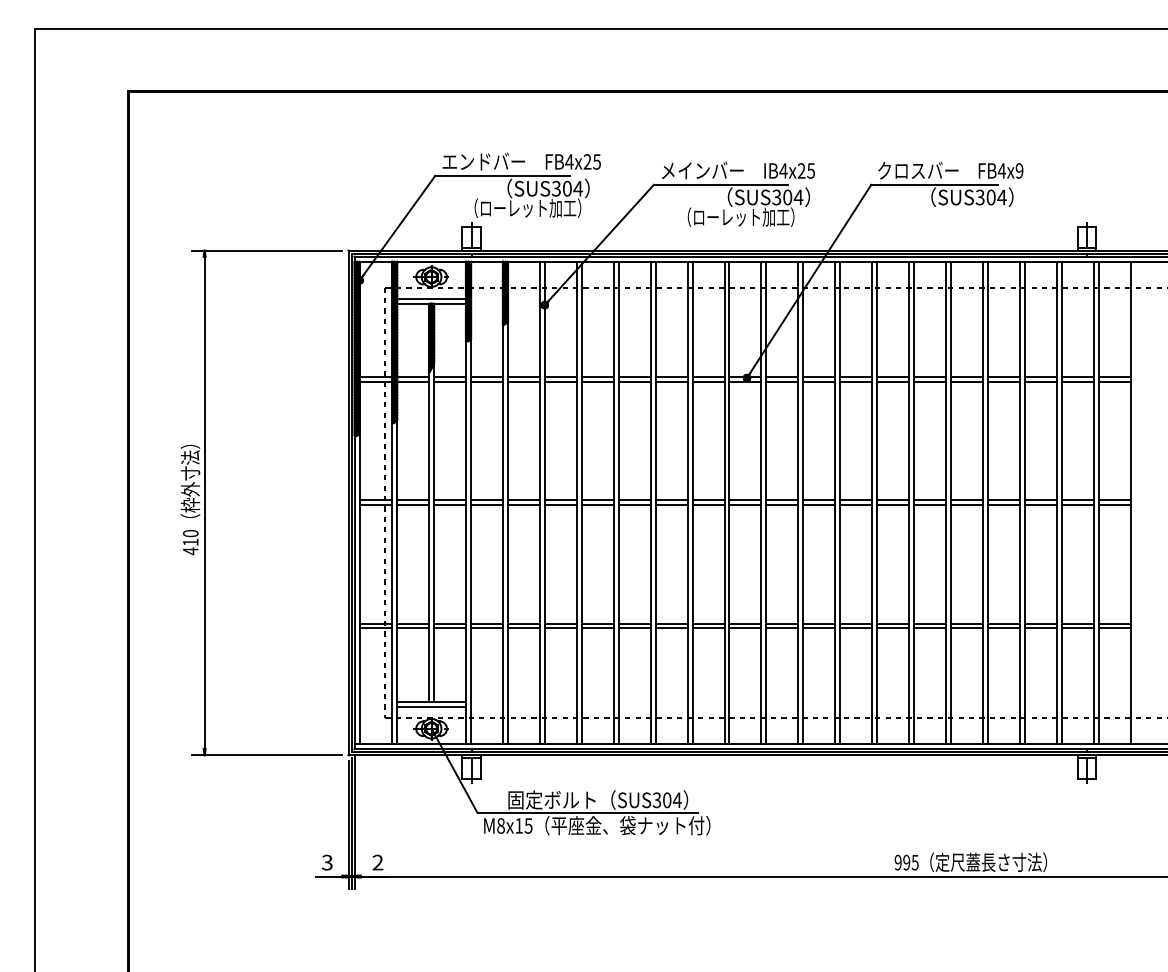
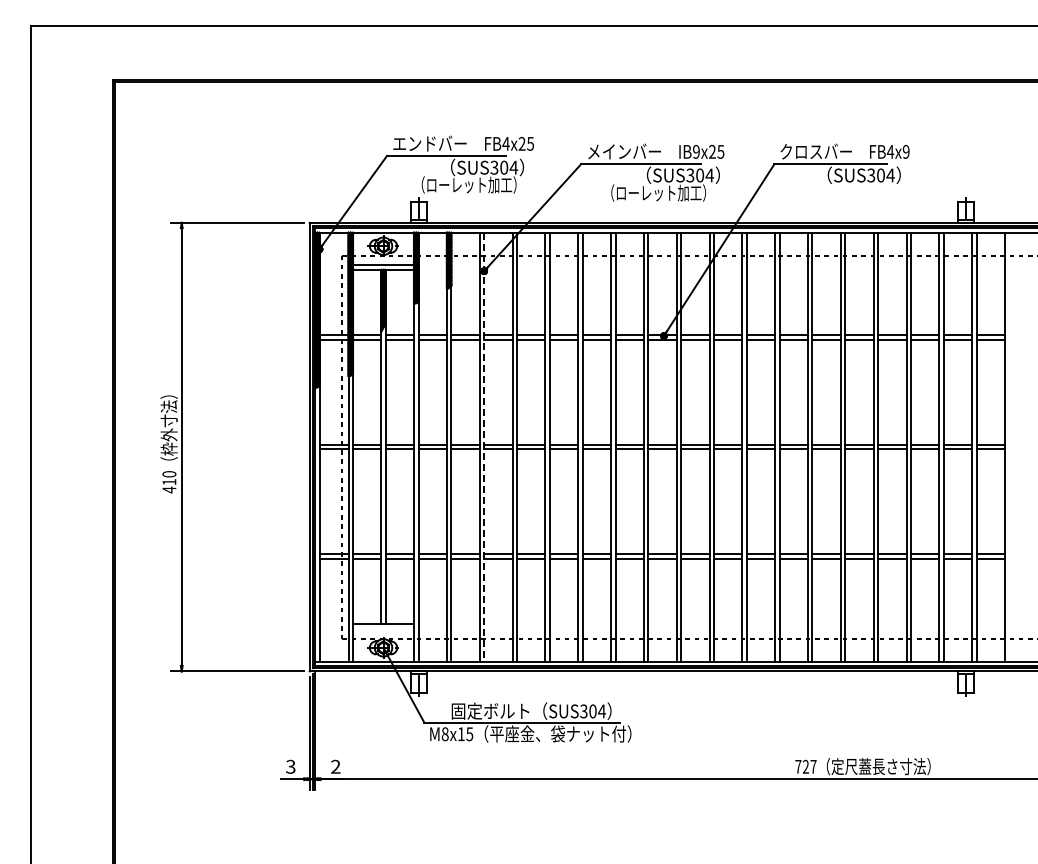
text: (783, 170) -> (696, 151), IB4x25 -> IB9x25
line: (545, 503) -> (484, 447), solid -> dashed
line: (431, 707) -> (383, 628), removed
text: (906, 862) -> (805, 766), 995 -> 727

